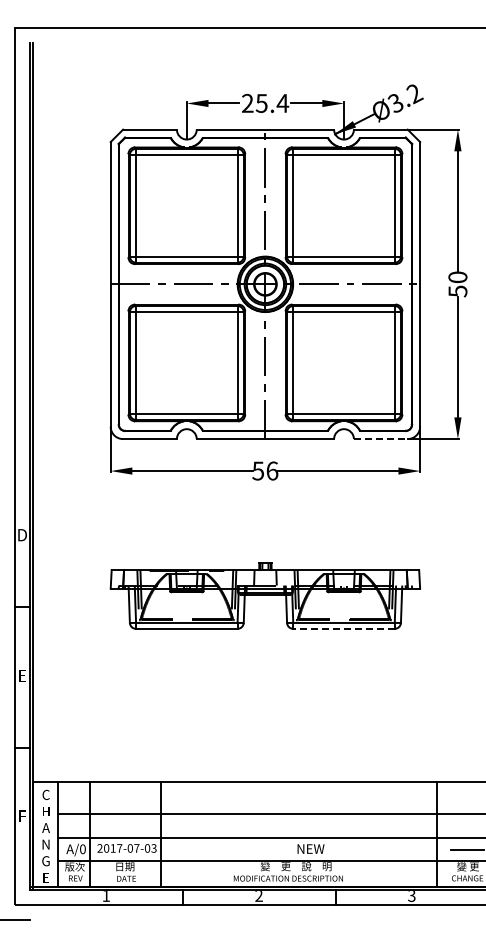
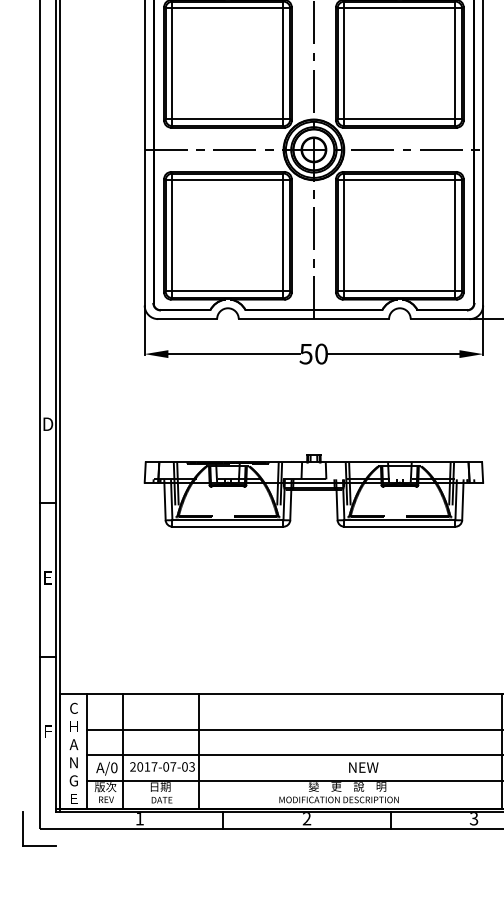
line: (380, 439) -> (439, 319), dashed -> solid
text: (272, 470) -> (321, 353), 56 -> 50
line: (344, 628) -> (400, 526), dashed -> solid

